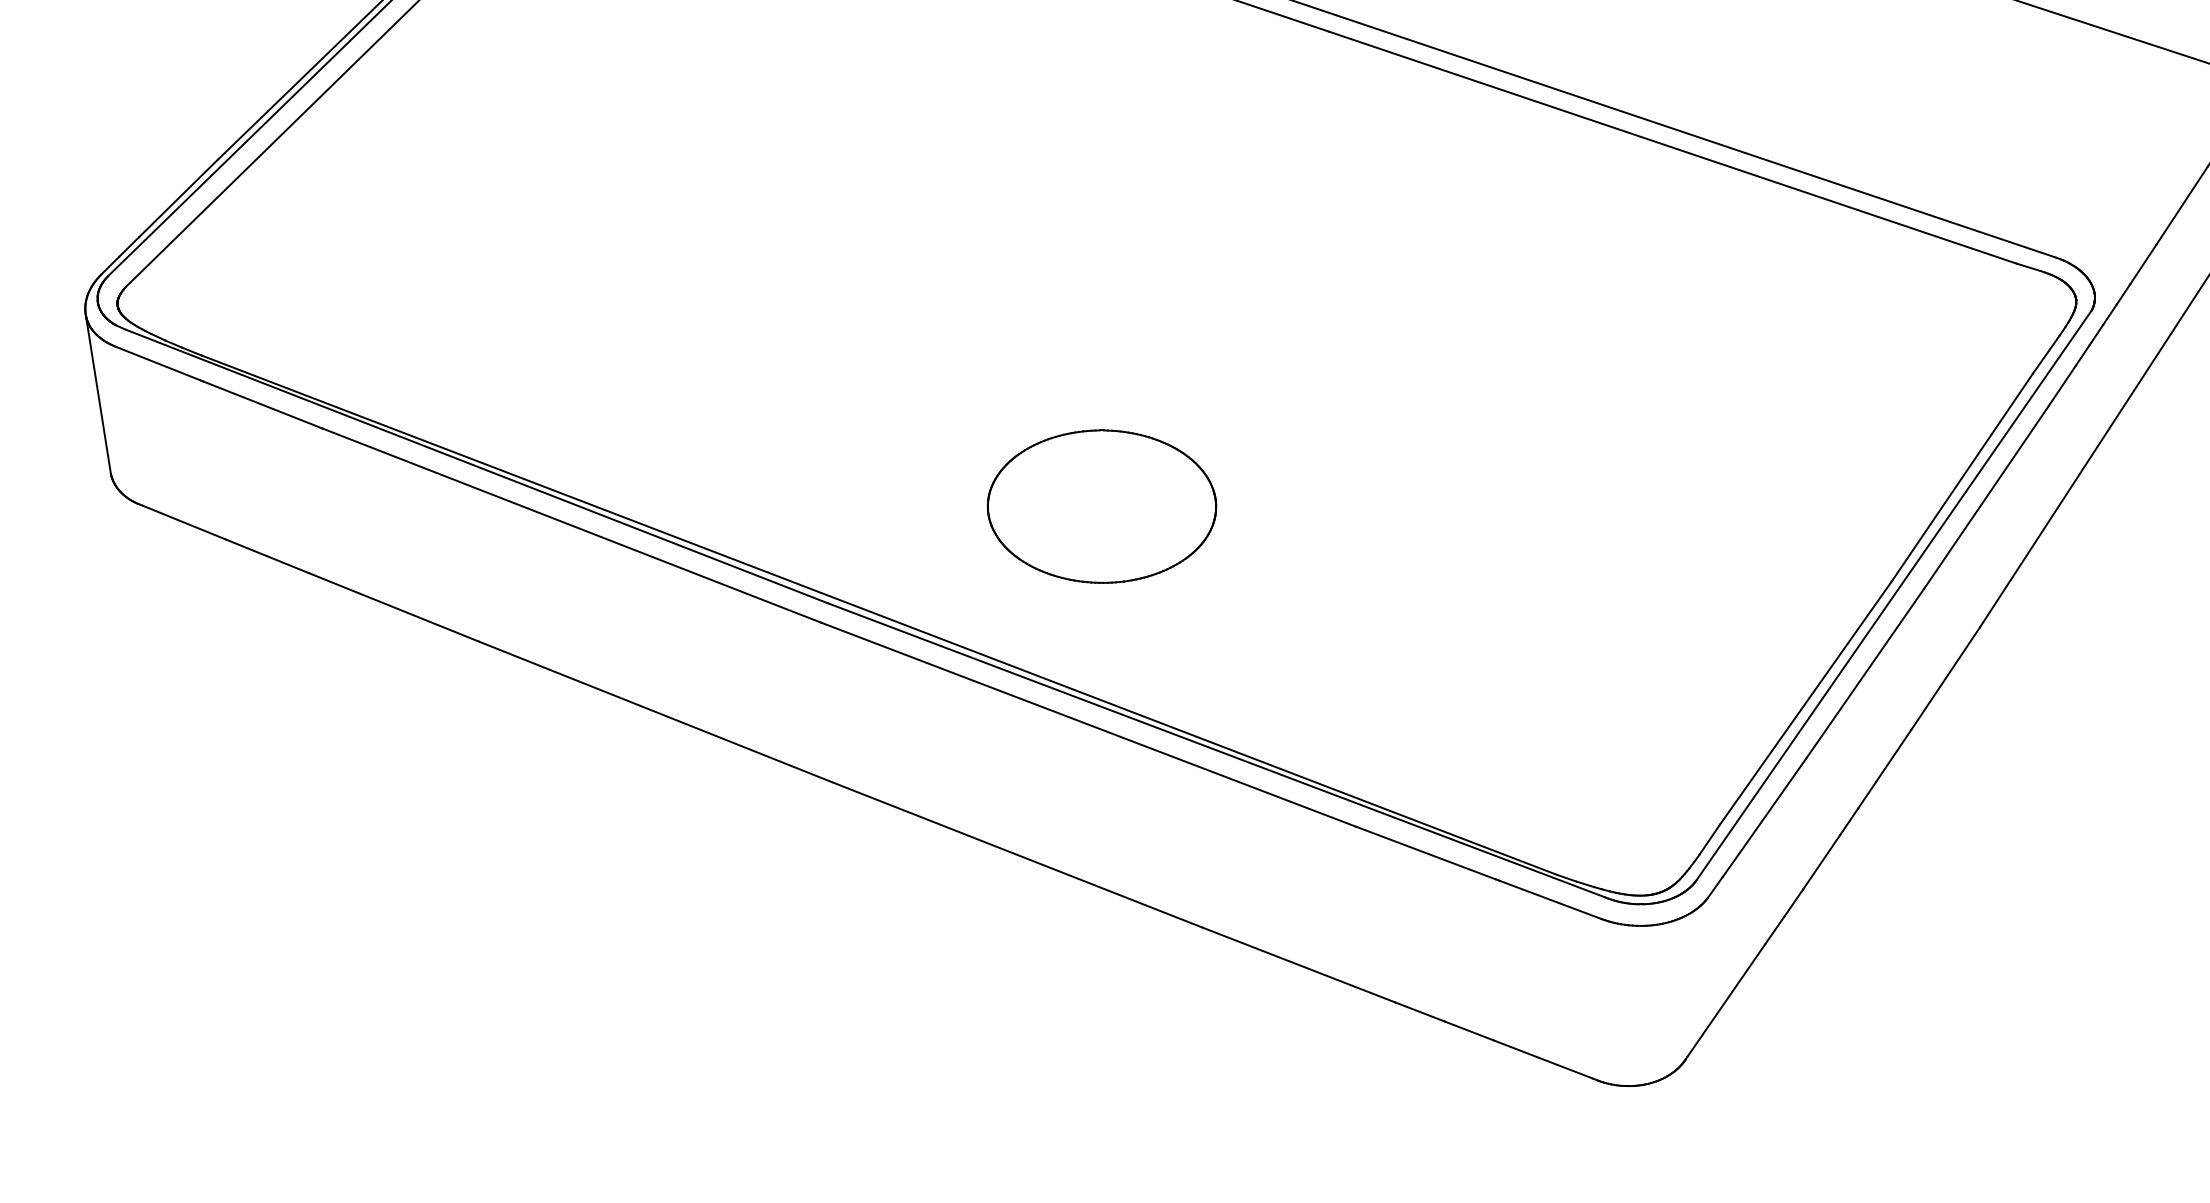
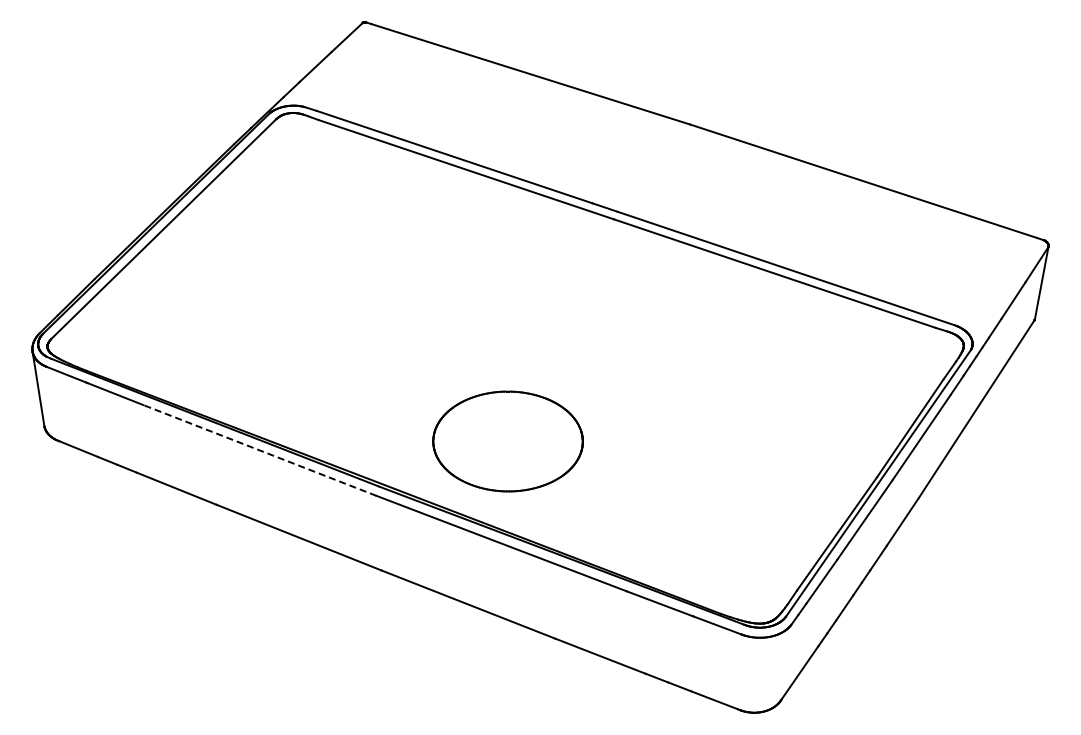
part: (1100, 506) -> (507, 441), size x1.4
line: (570, 525) -> (259, 450), solid -> dashed

